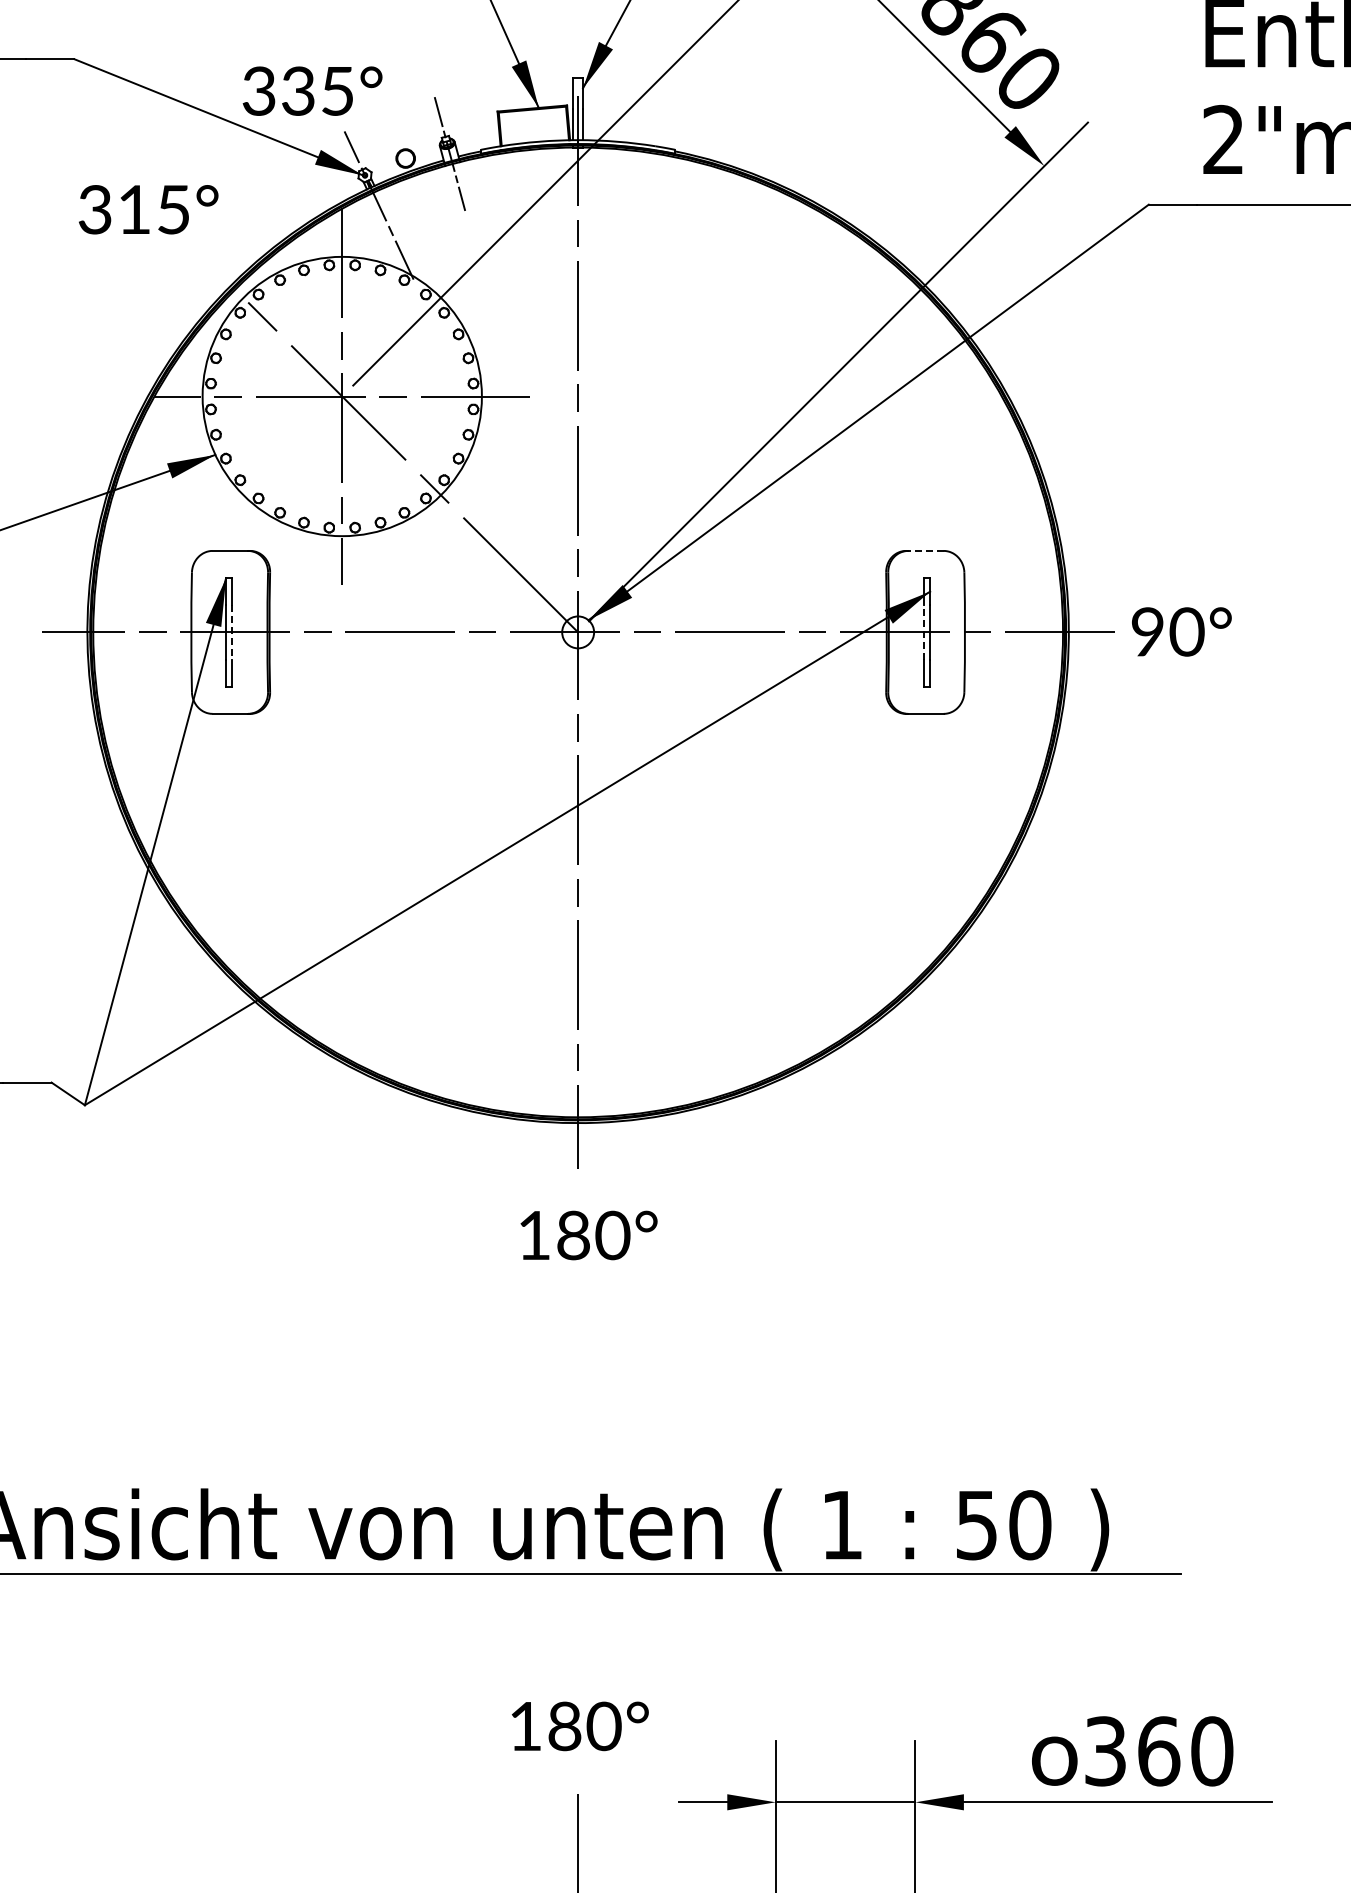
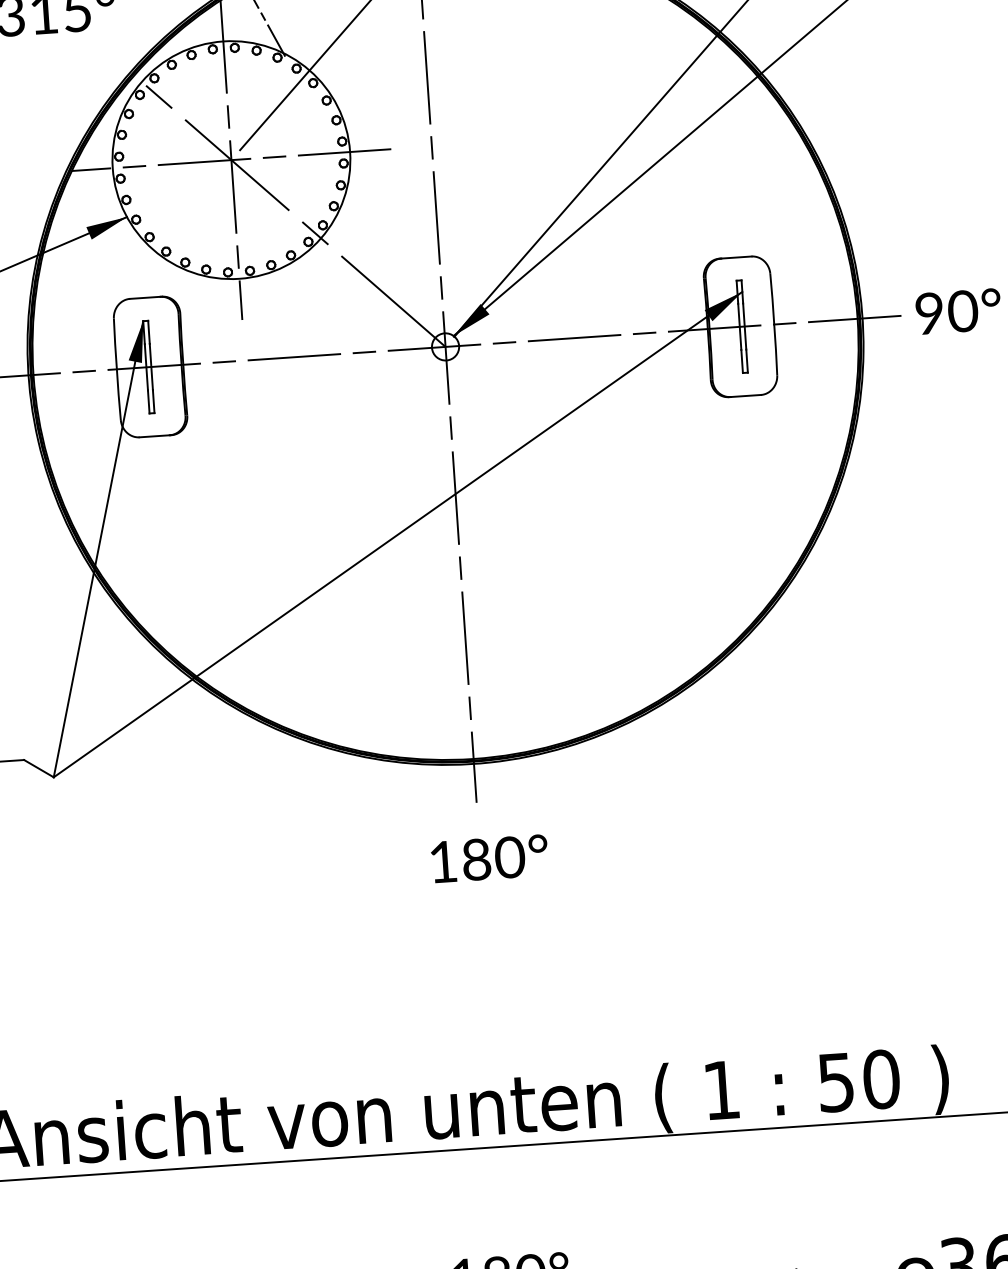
line: (925, 550) -> (735, 257), dashed -> solid
line: (924, 631) -> (739, 326), dashed -> solid
line: (231, 632) -> (150, 367), dashed -> solid

